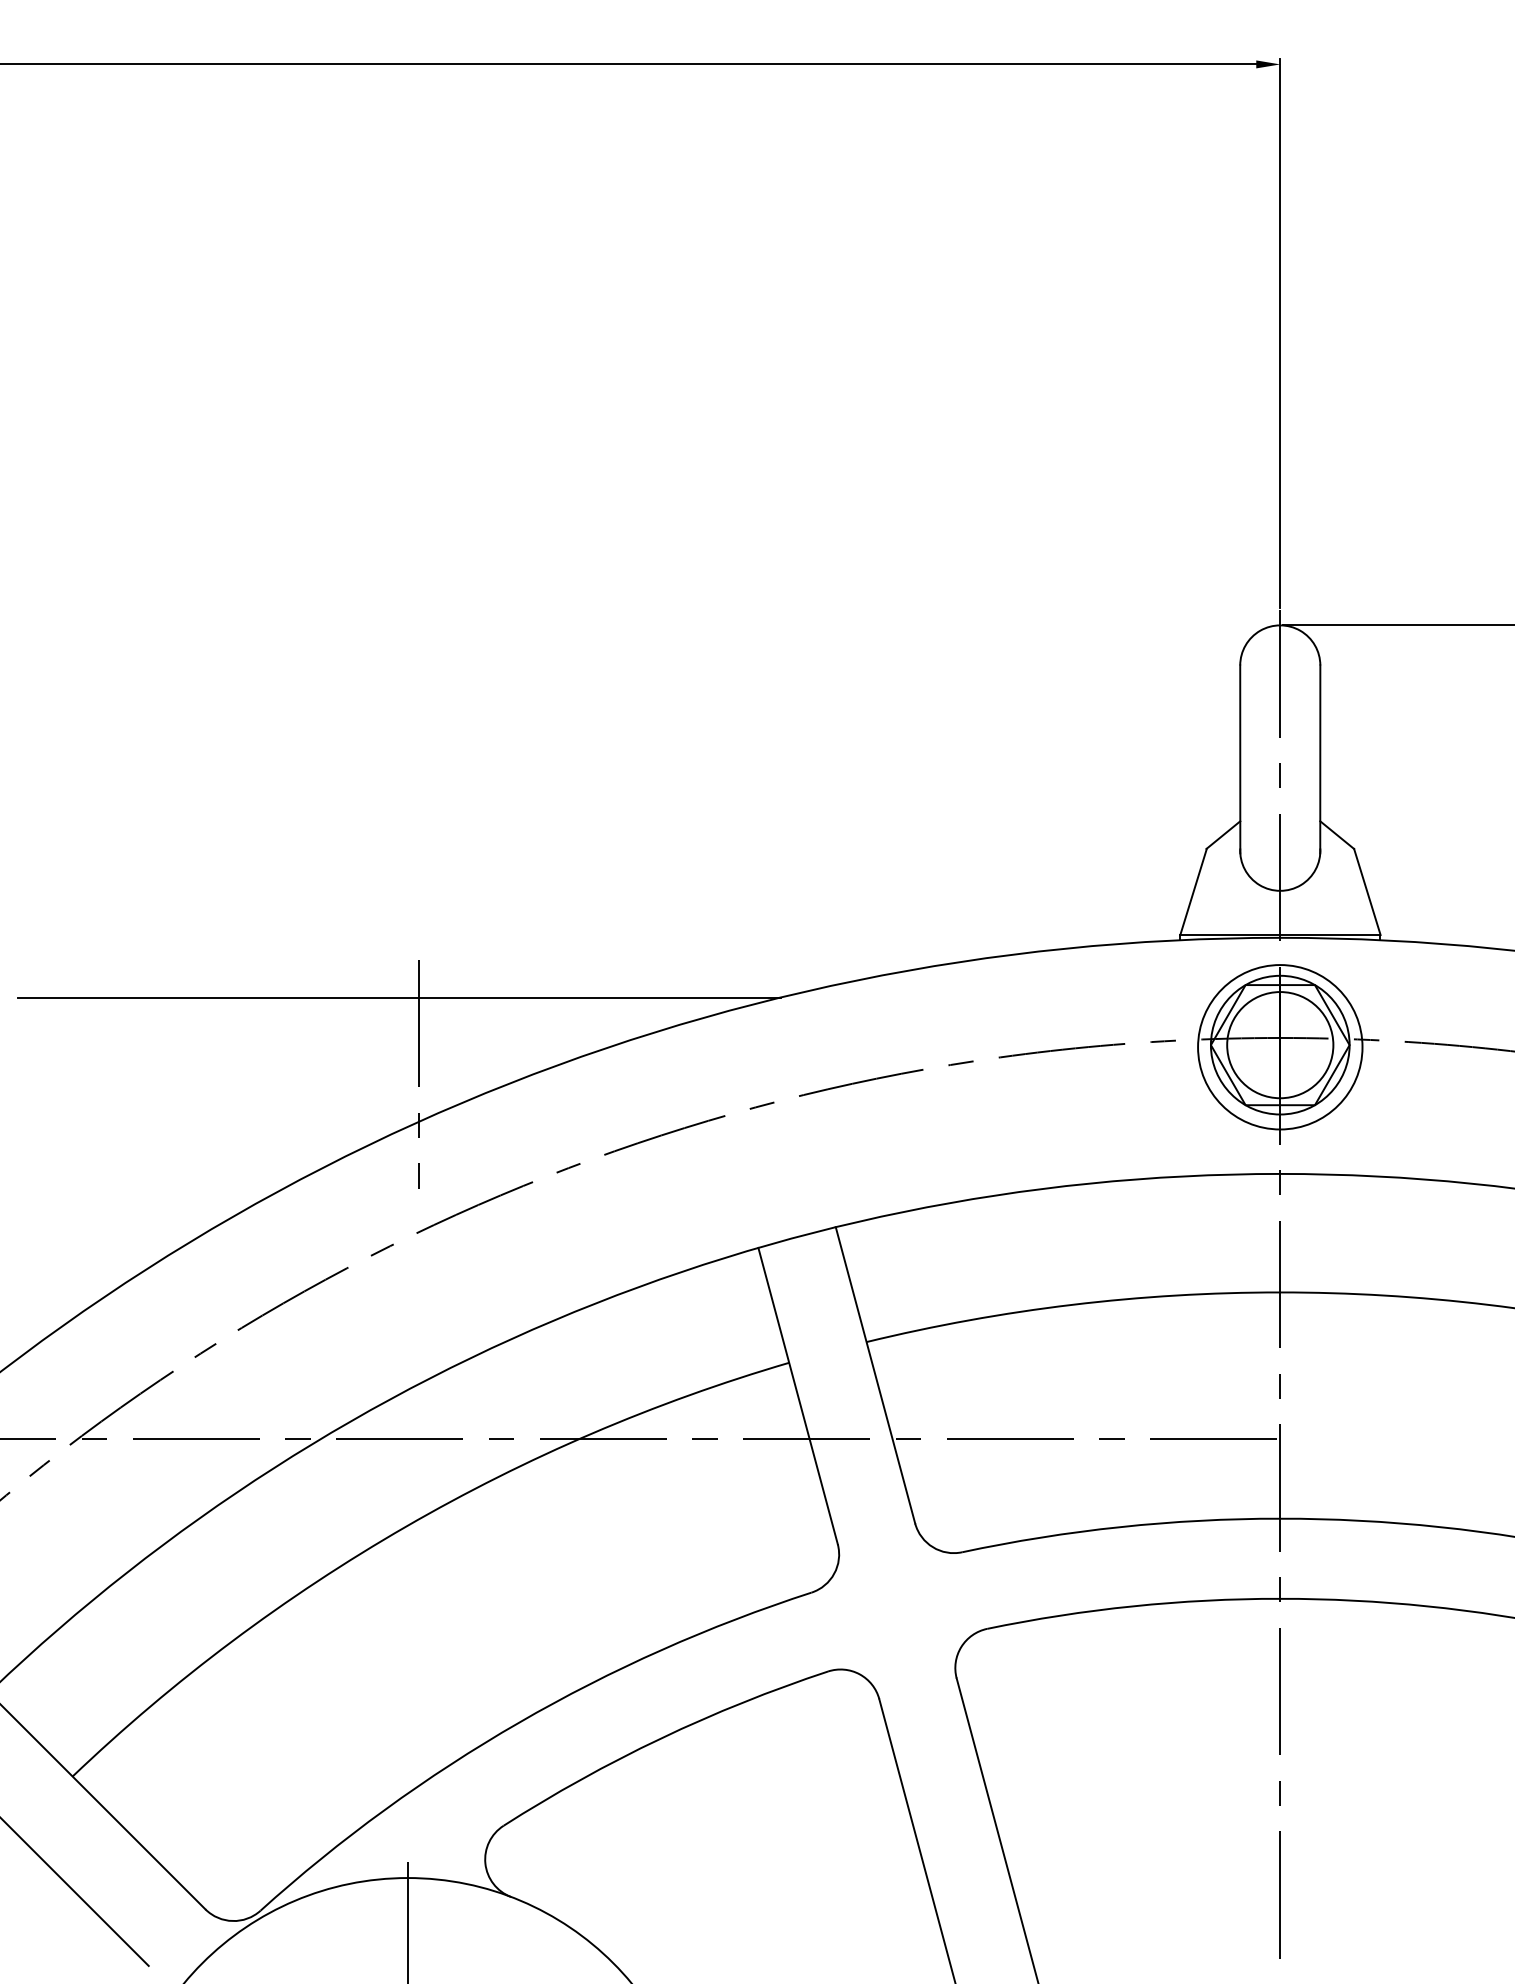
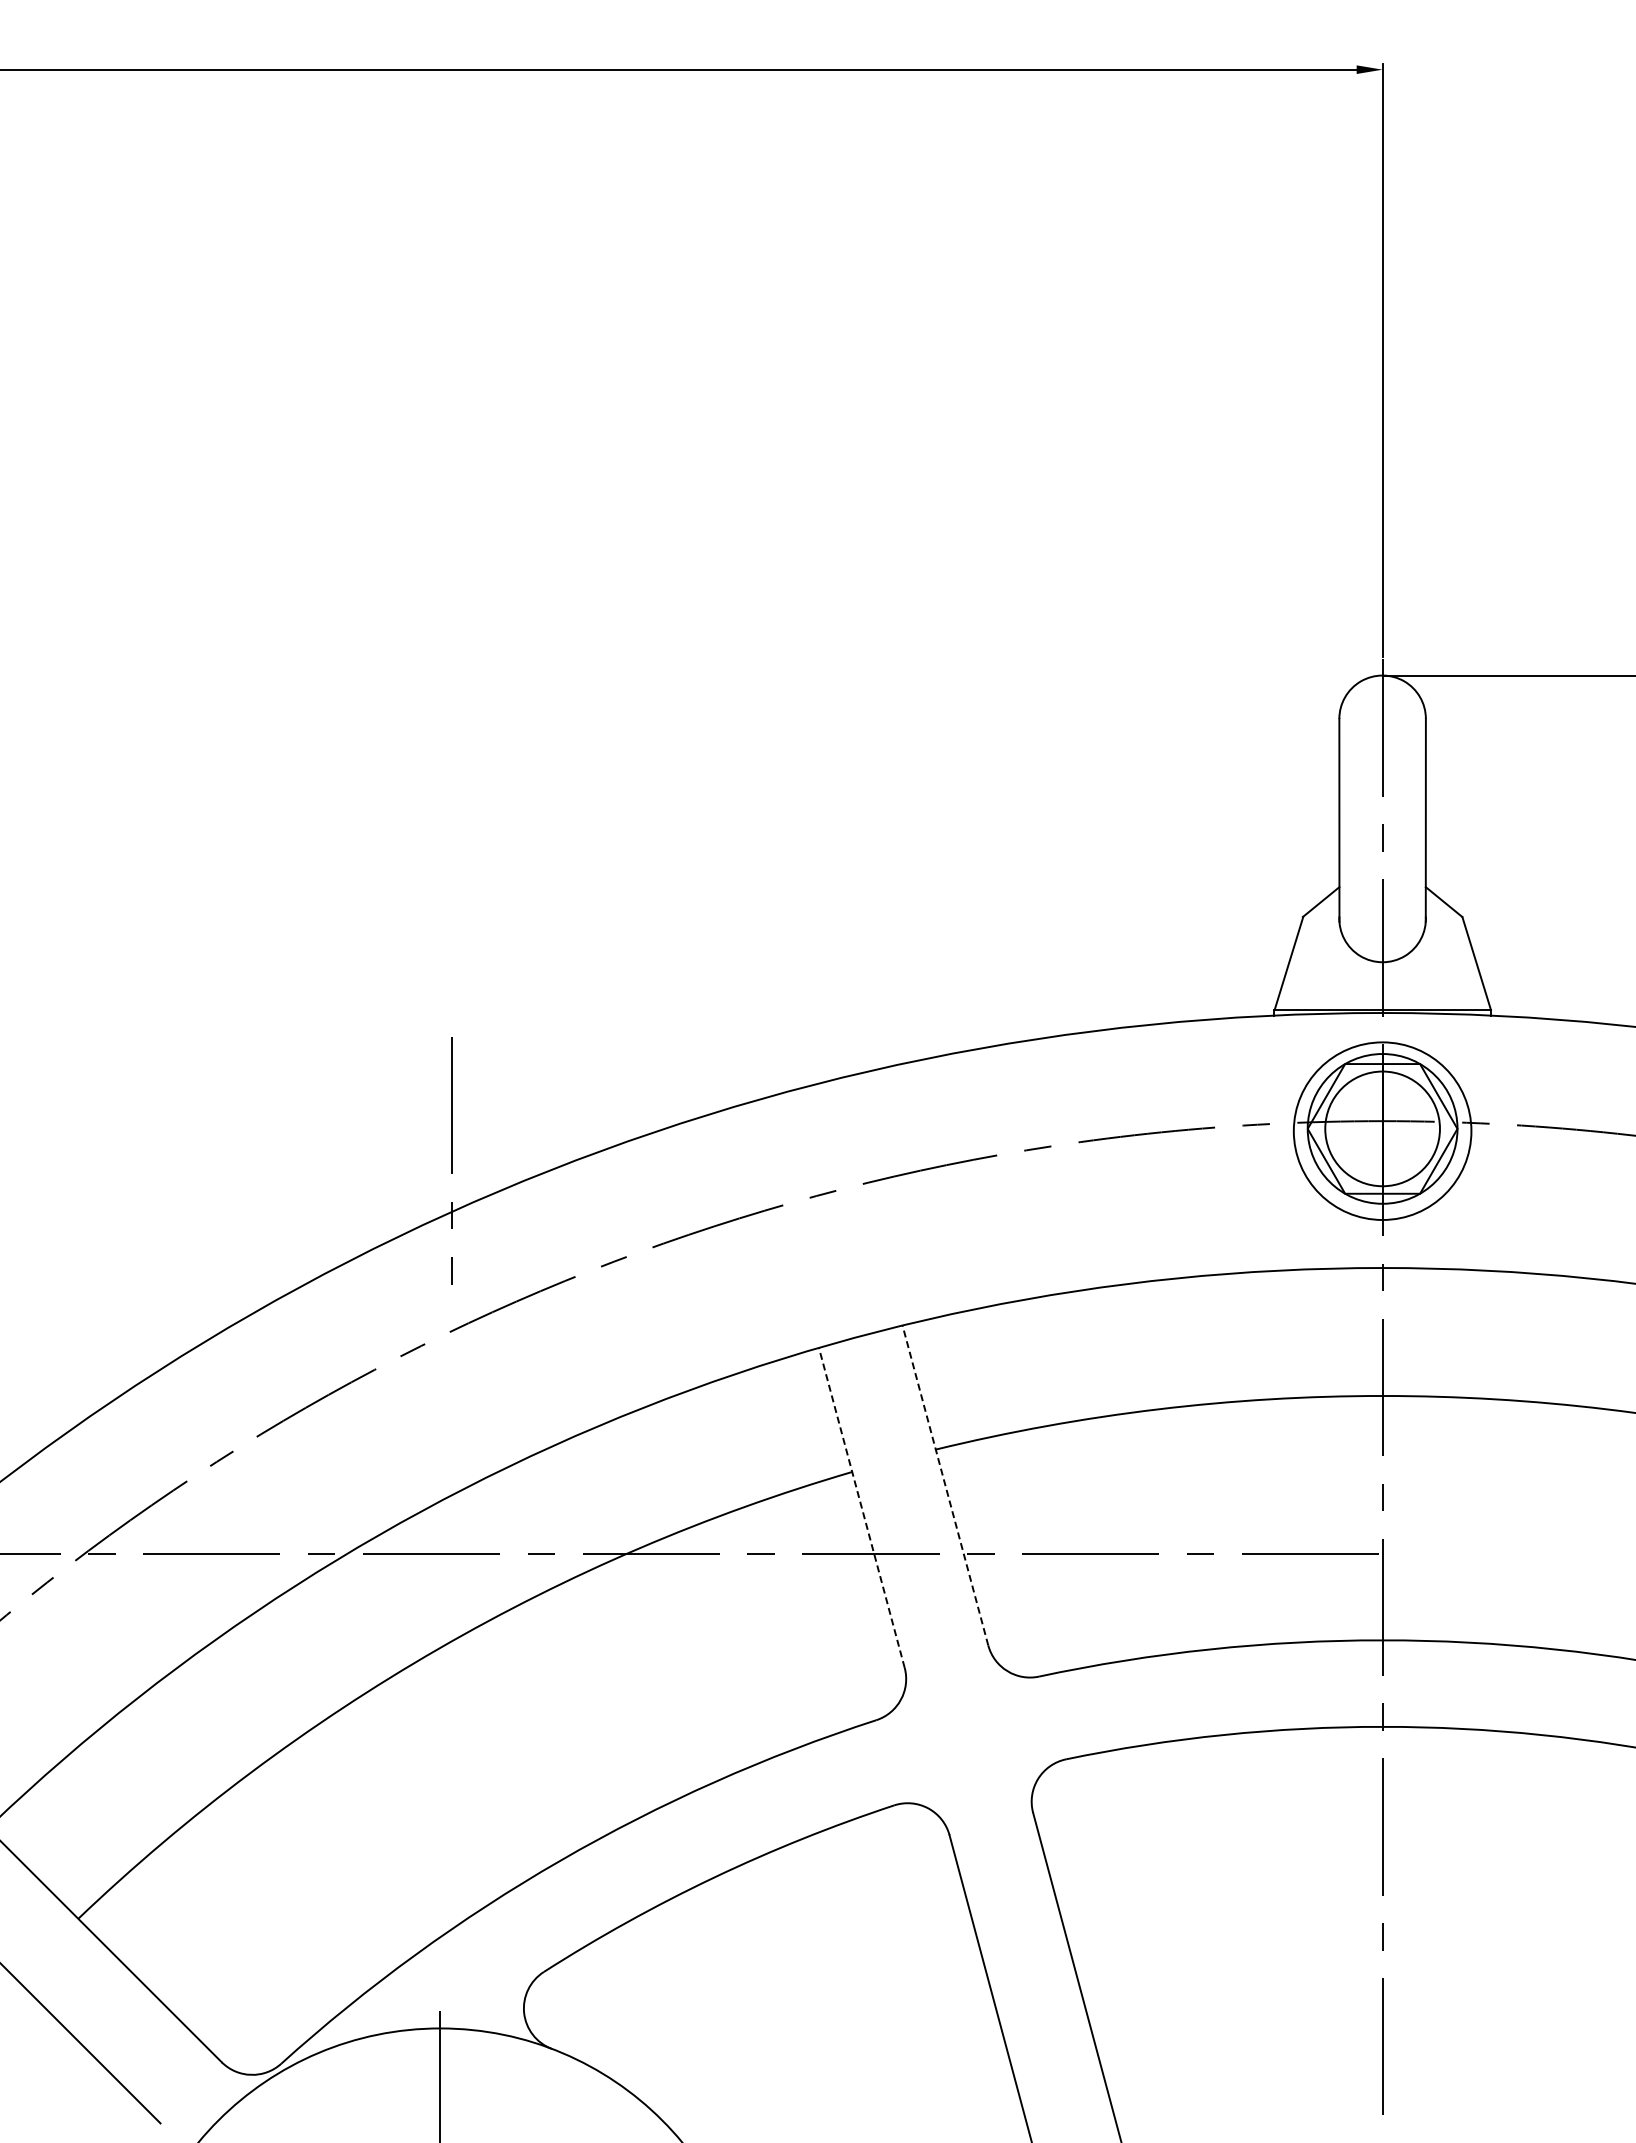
line: (399, 997) -> (431, 1077), removed
line: (875, 1375) -> (945, 1485), solid -> dashed
line: (797, 1395) -> (861, 1507), solid -> dashed

